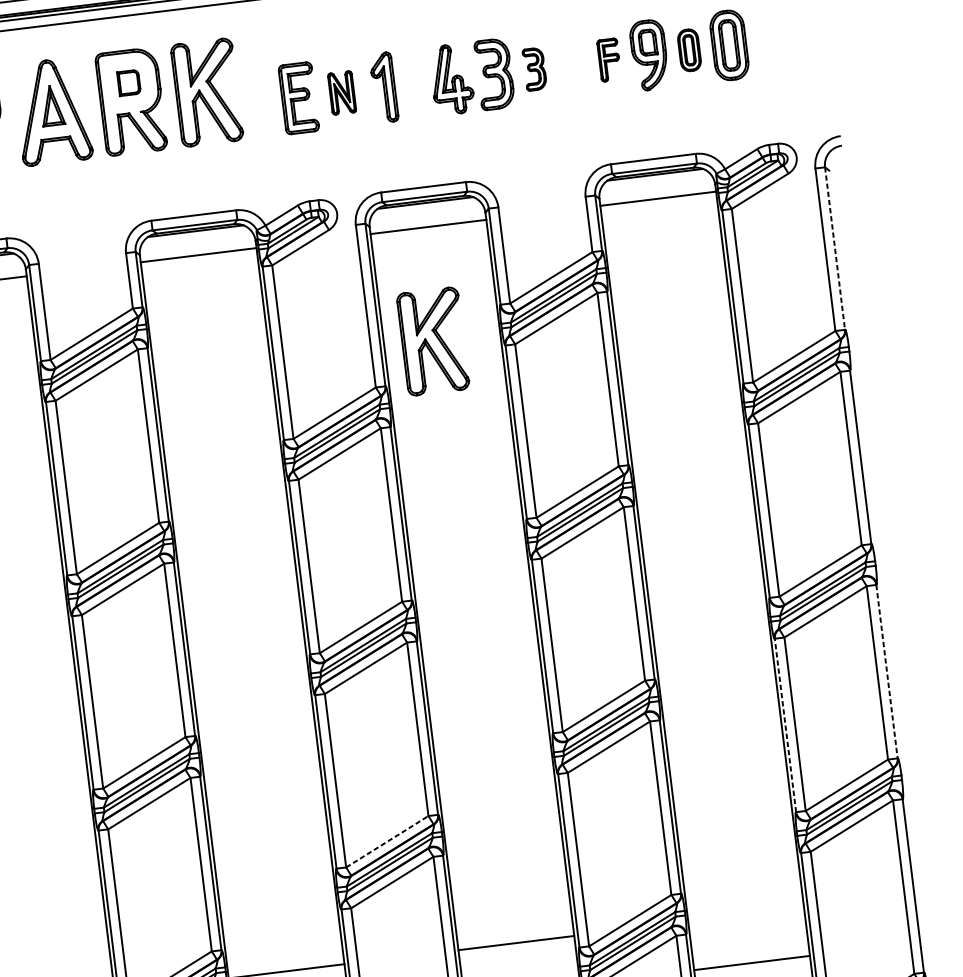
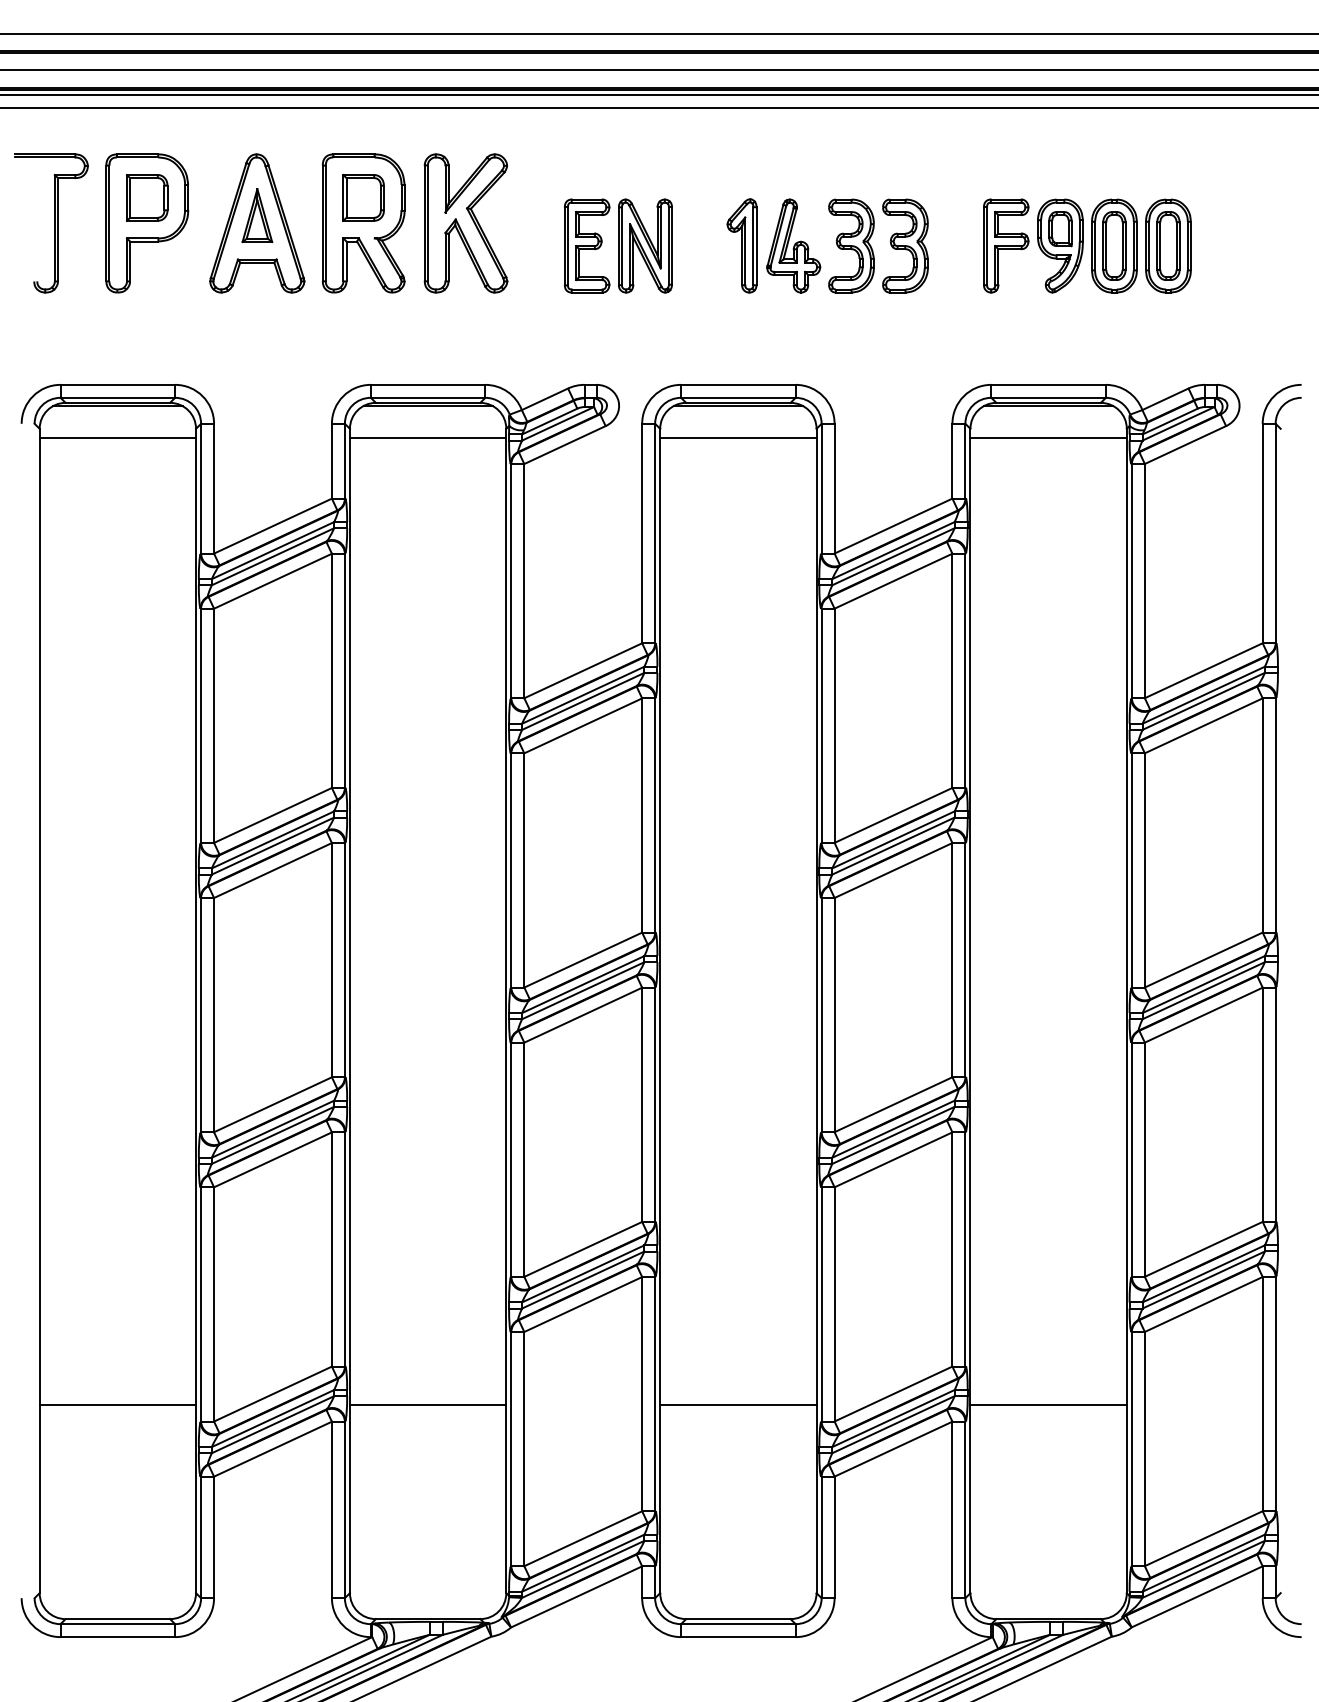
part: (689, 49) -> (1114, 245), size x1.67
part: (609, 59) -> (1006, 245), size x1.67
part: (534, 68) -> (905, 245), size x1.67
part: (128, 82) -> (363, 197), size x1.43
part: (383, 87) -> (741, 245), moved
part: (342, 92) -> (645, 245), size x1.67
line: (834, 248) -> (1275, 533), dashed -> solid
part: (432, 341) -> (725, 591), removed
line: (886, 672) -> (1275, 1105), dashed -> solid
line: (785, 725) -> (1131, 1159), dashed -> solid
line: (387, 841) -> (583, 1249), dashed -> solid
line: (751, 963) -> (1048, 1405), moved

